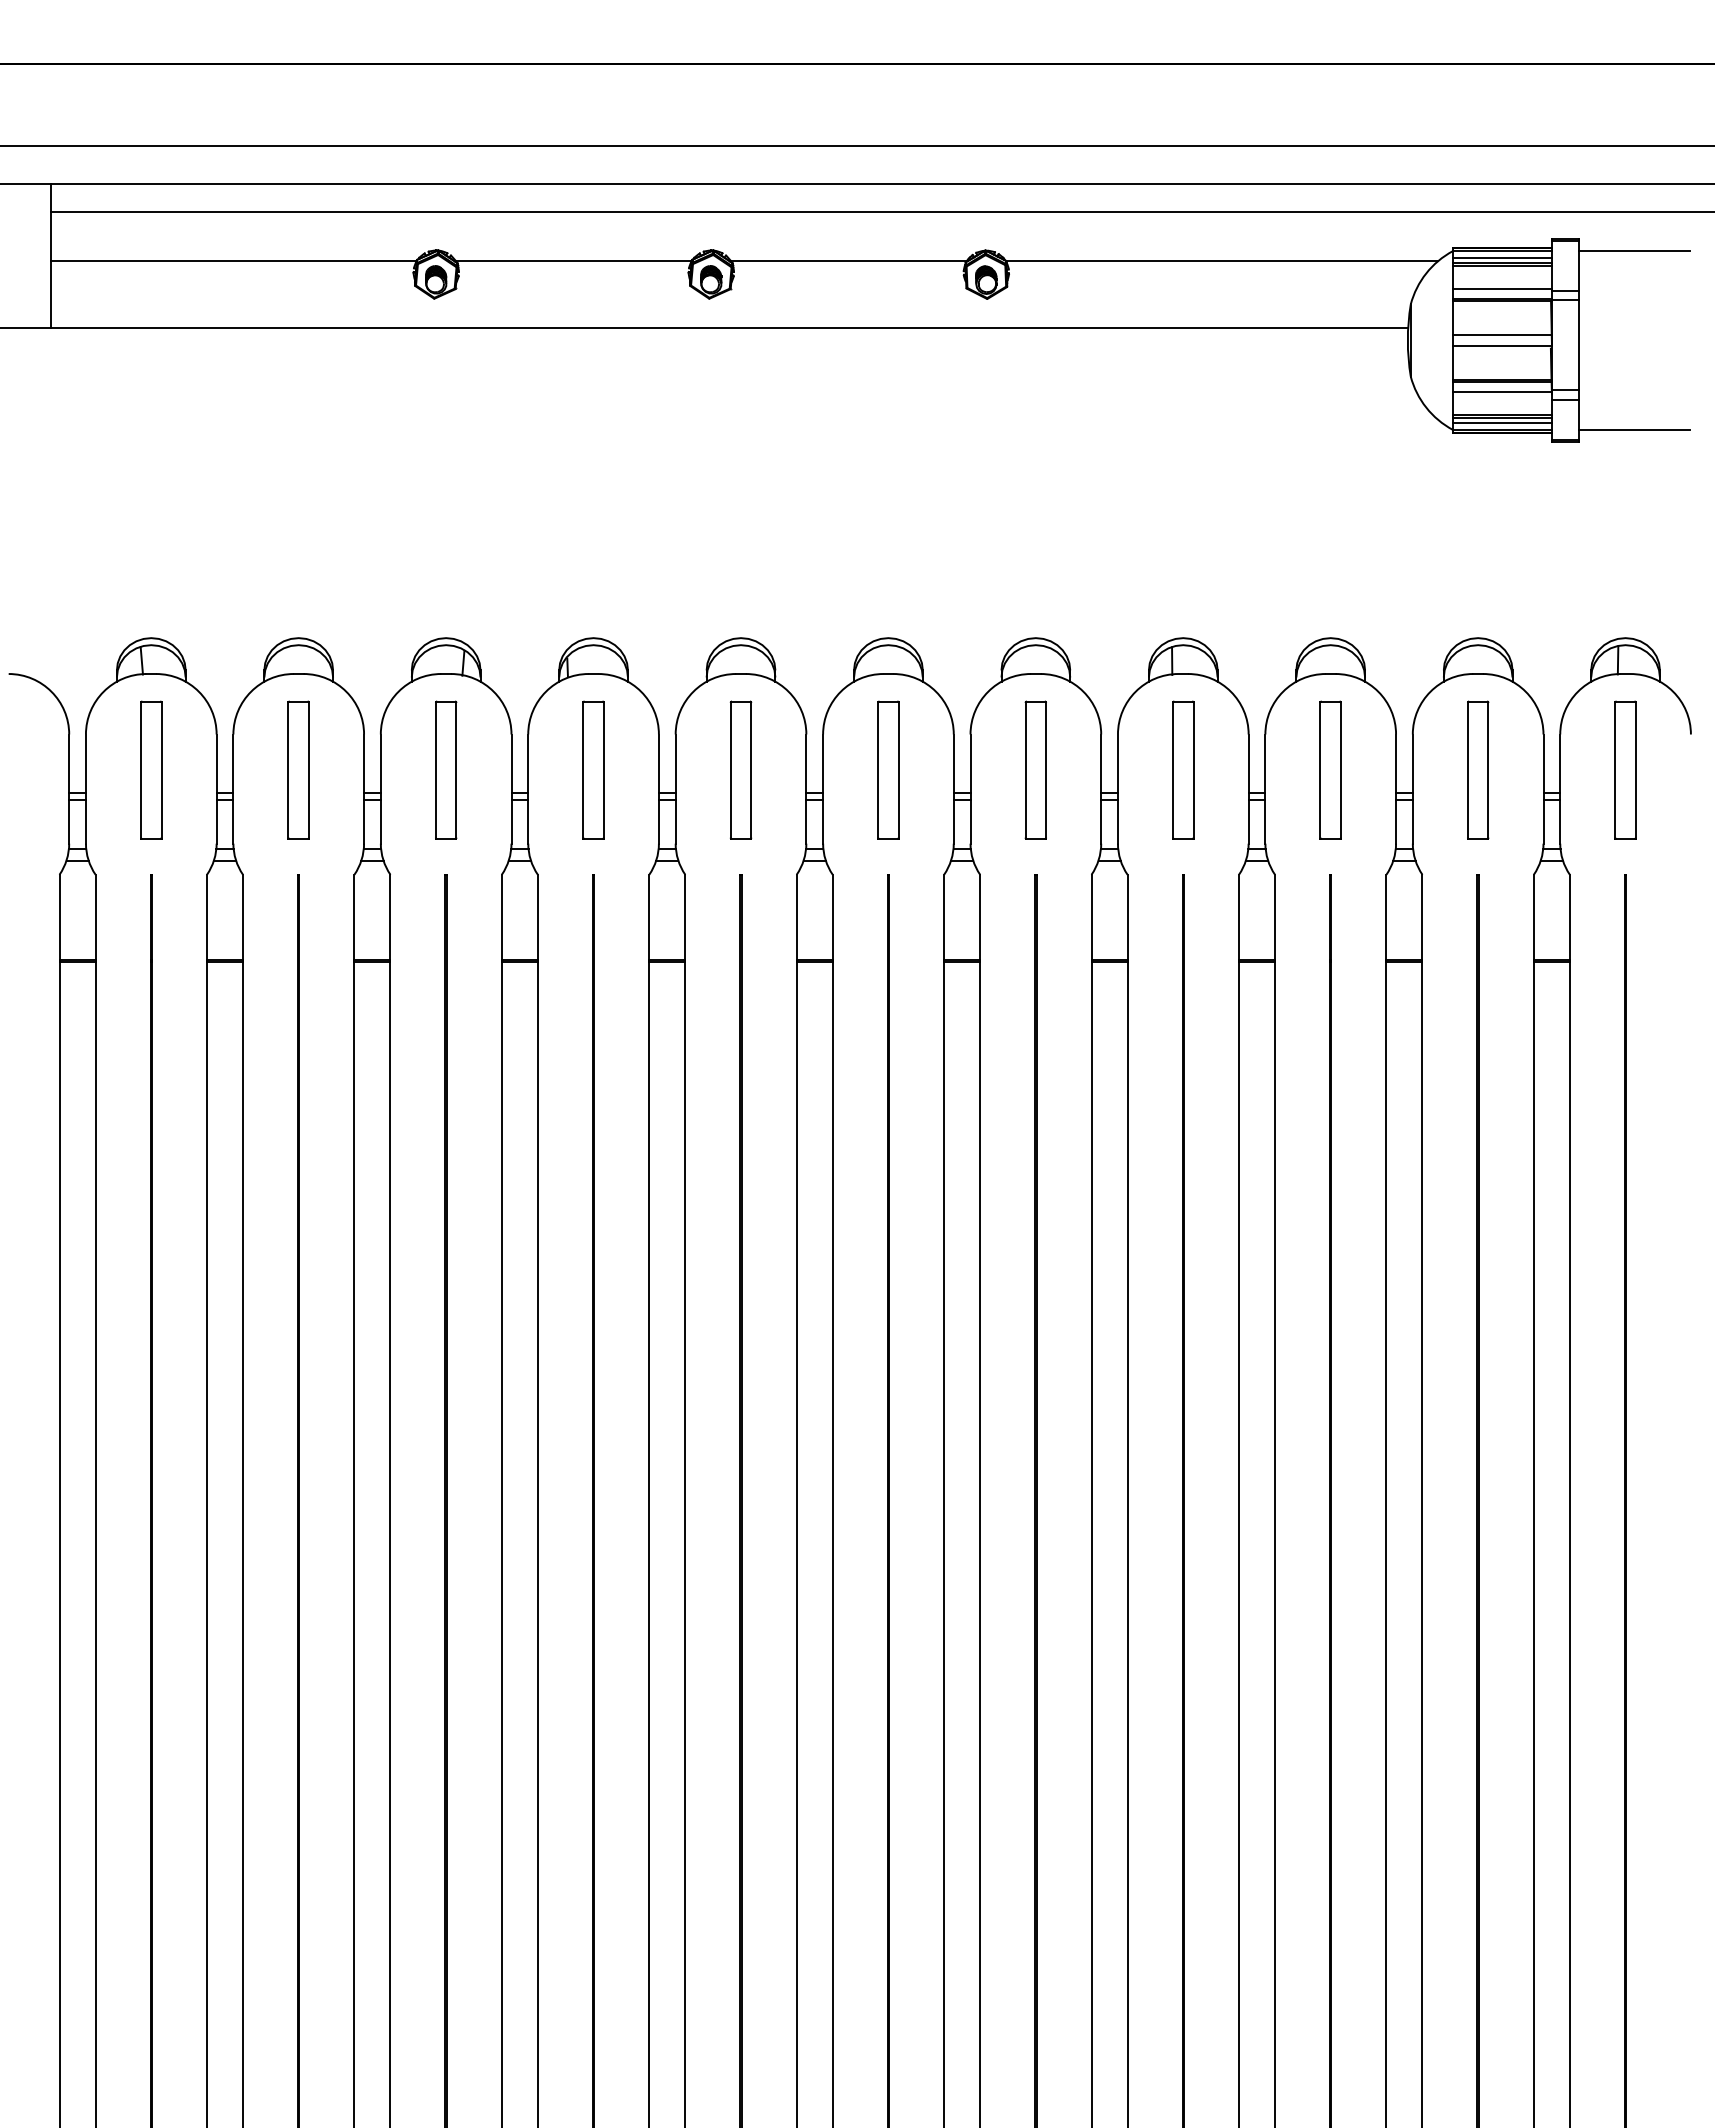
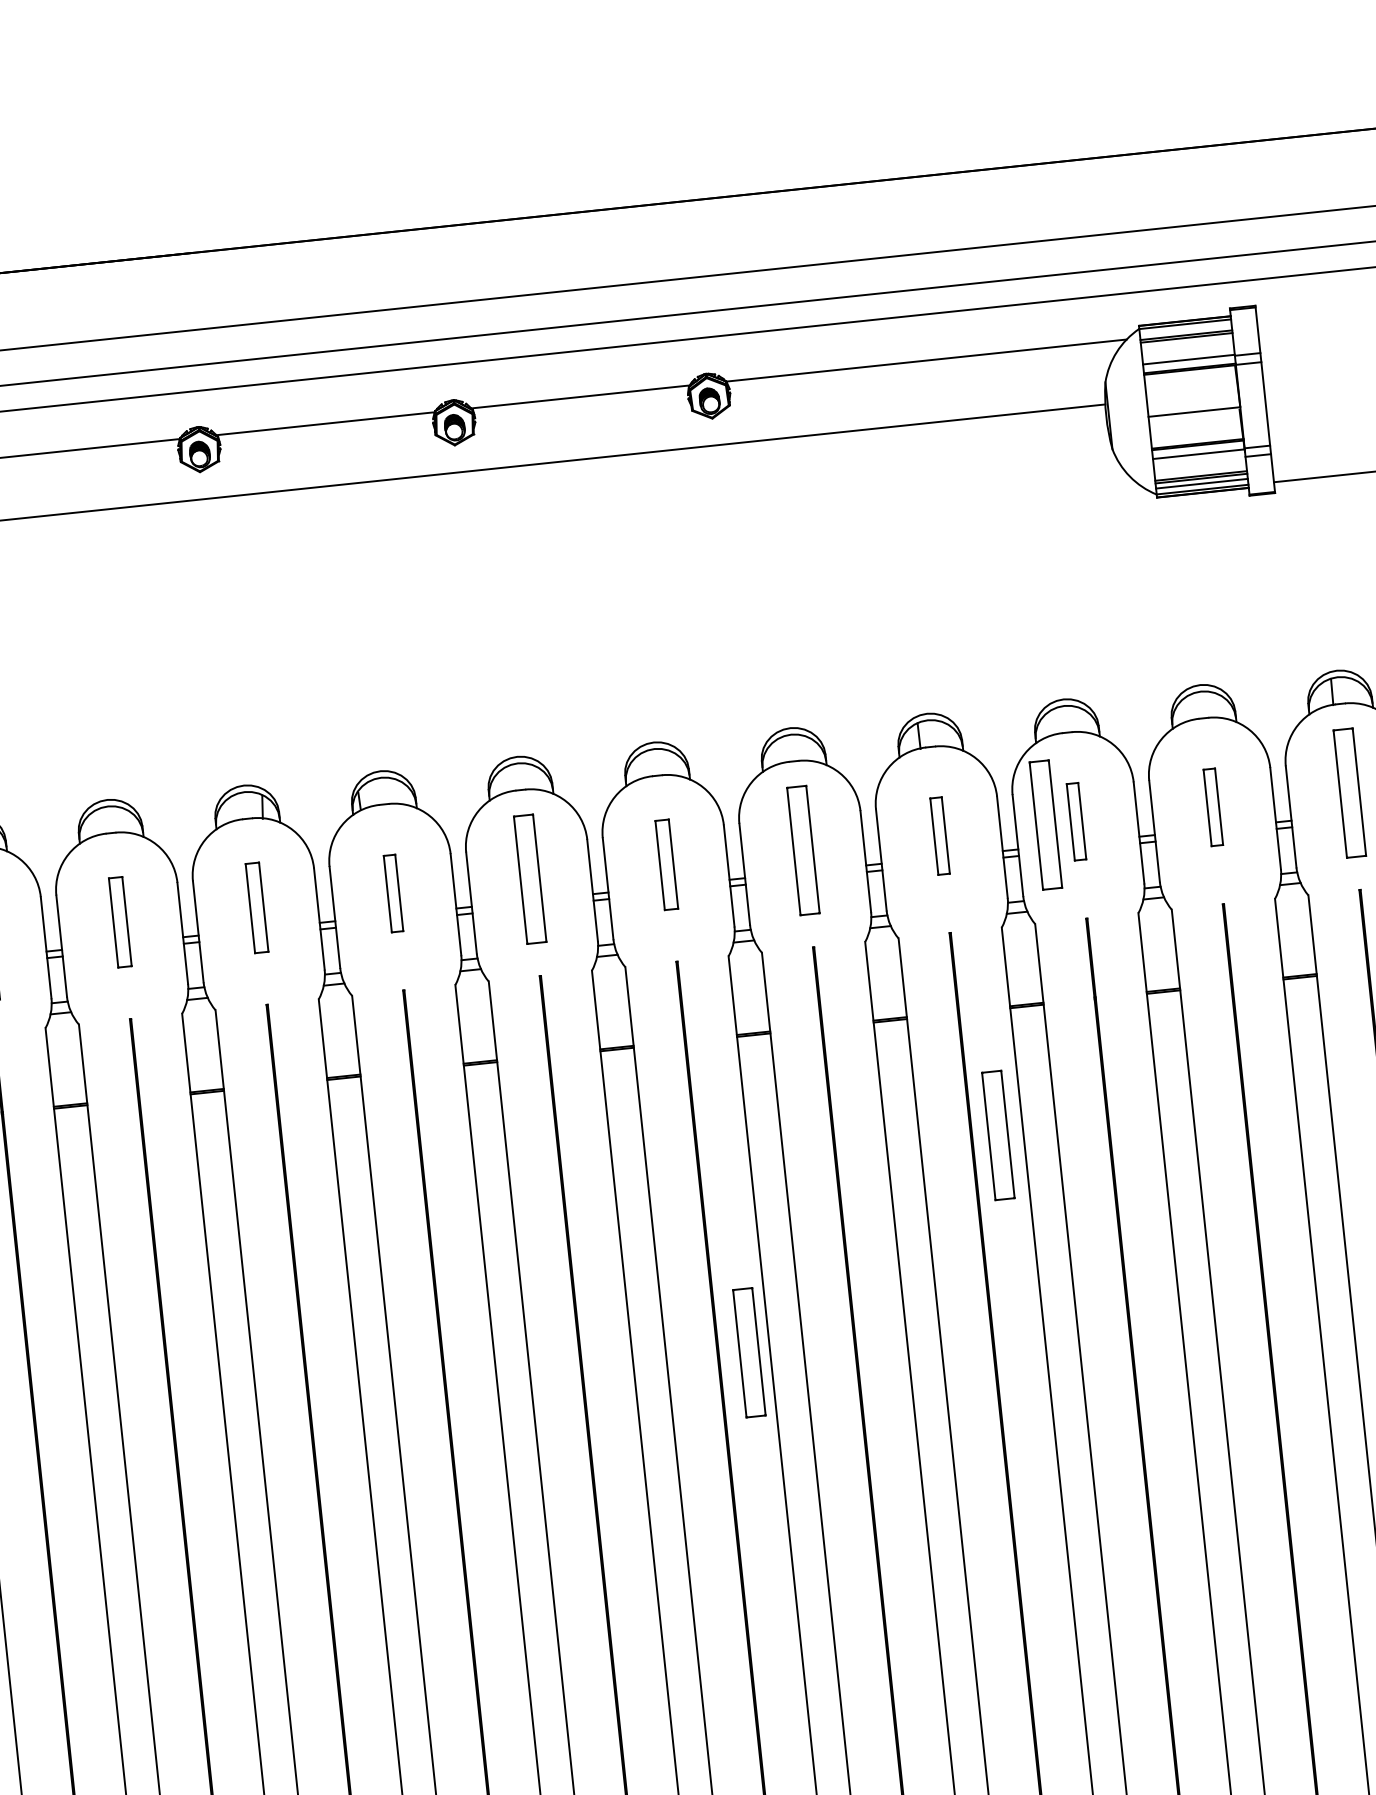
line: (1634, 251) -> (1307, 311), removed
line: (1501, 257) -> (1184, 330), removed
line: (1501, 335) -> (1192, 402), removed
part: (298, 769) -> (120, 921), size x0.7
part: (446, 769) -> (257, 907), size x0.7
part: (593, 769) -> (393, 892), size x0.6
part: (888, 769) -> (666, 864), size x0.7
part: (1183, 769) -> (940, 835), size x0.6
part: (1297, 769) -> (1045, 824), added
part: (1330, 769) -> (1076, 821), size x0.6
part: (1478, 769) -> (1213, 806), size x0.6
part: (1211, 1095) -> (997, 1134), added
part: (921, 1299) -> (748, 1352), added

